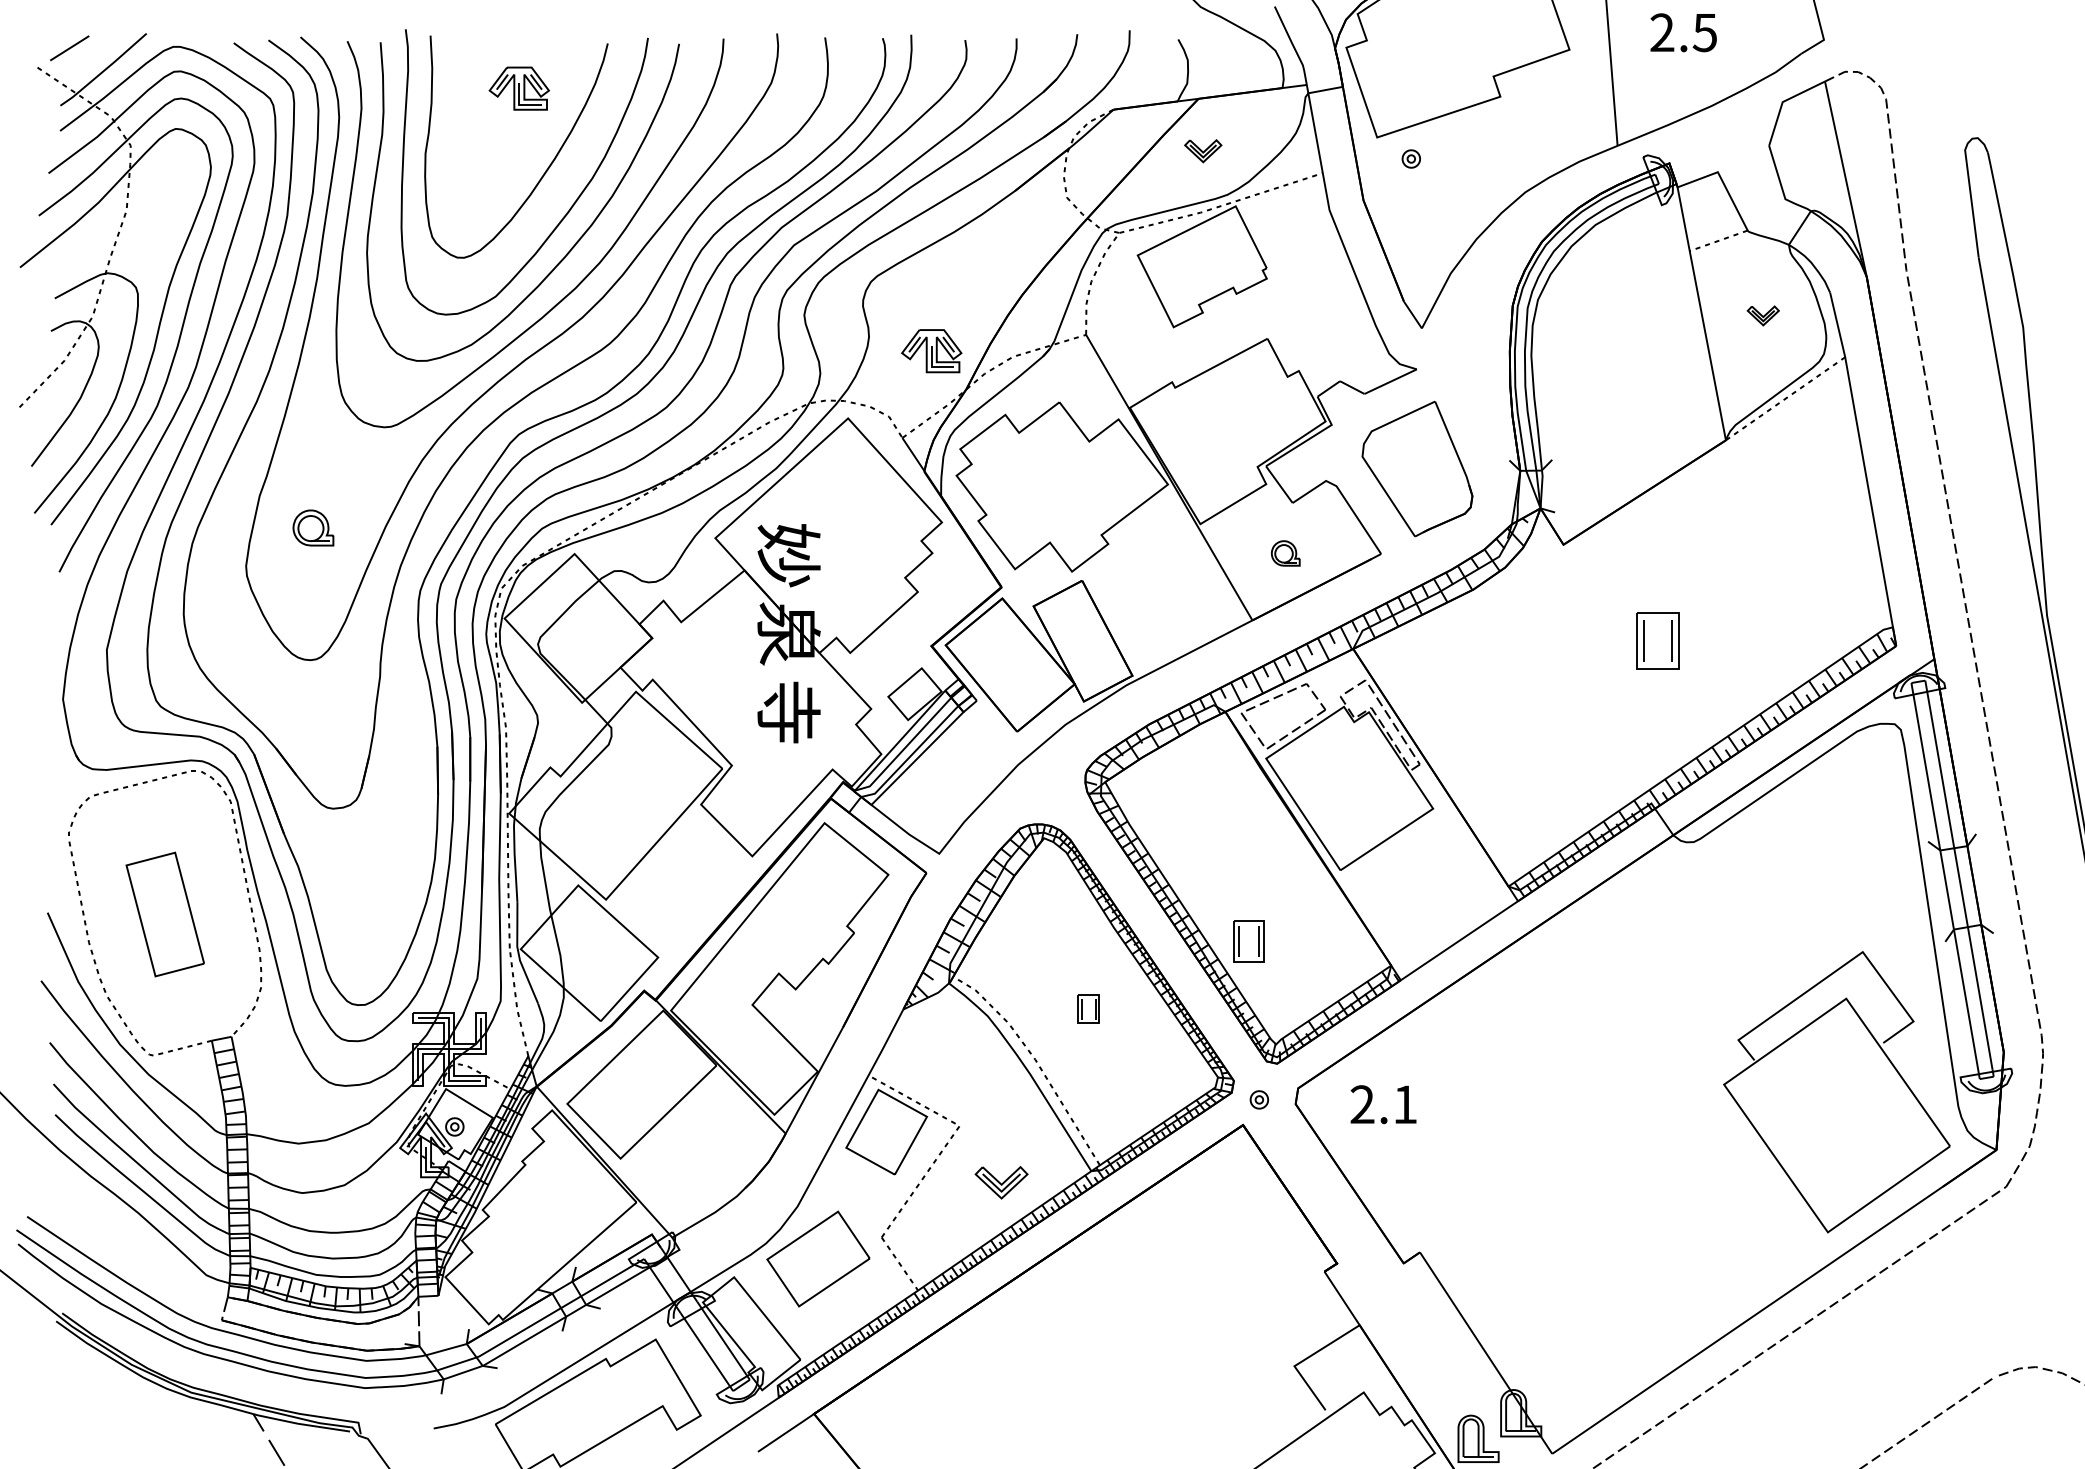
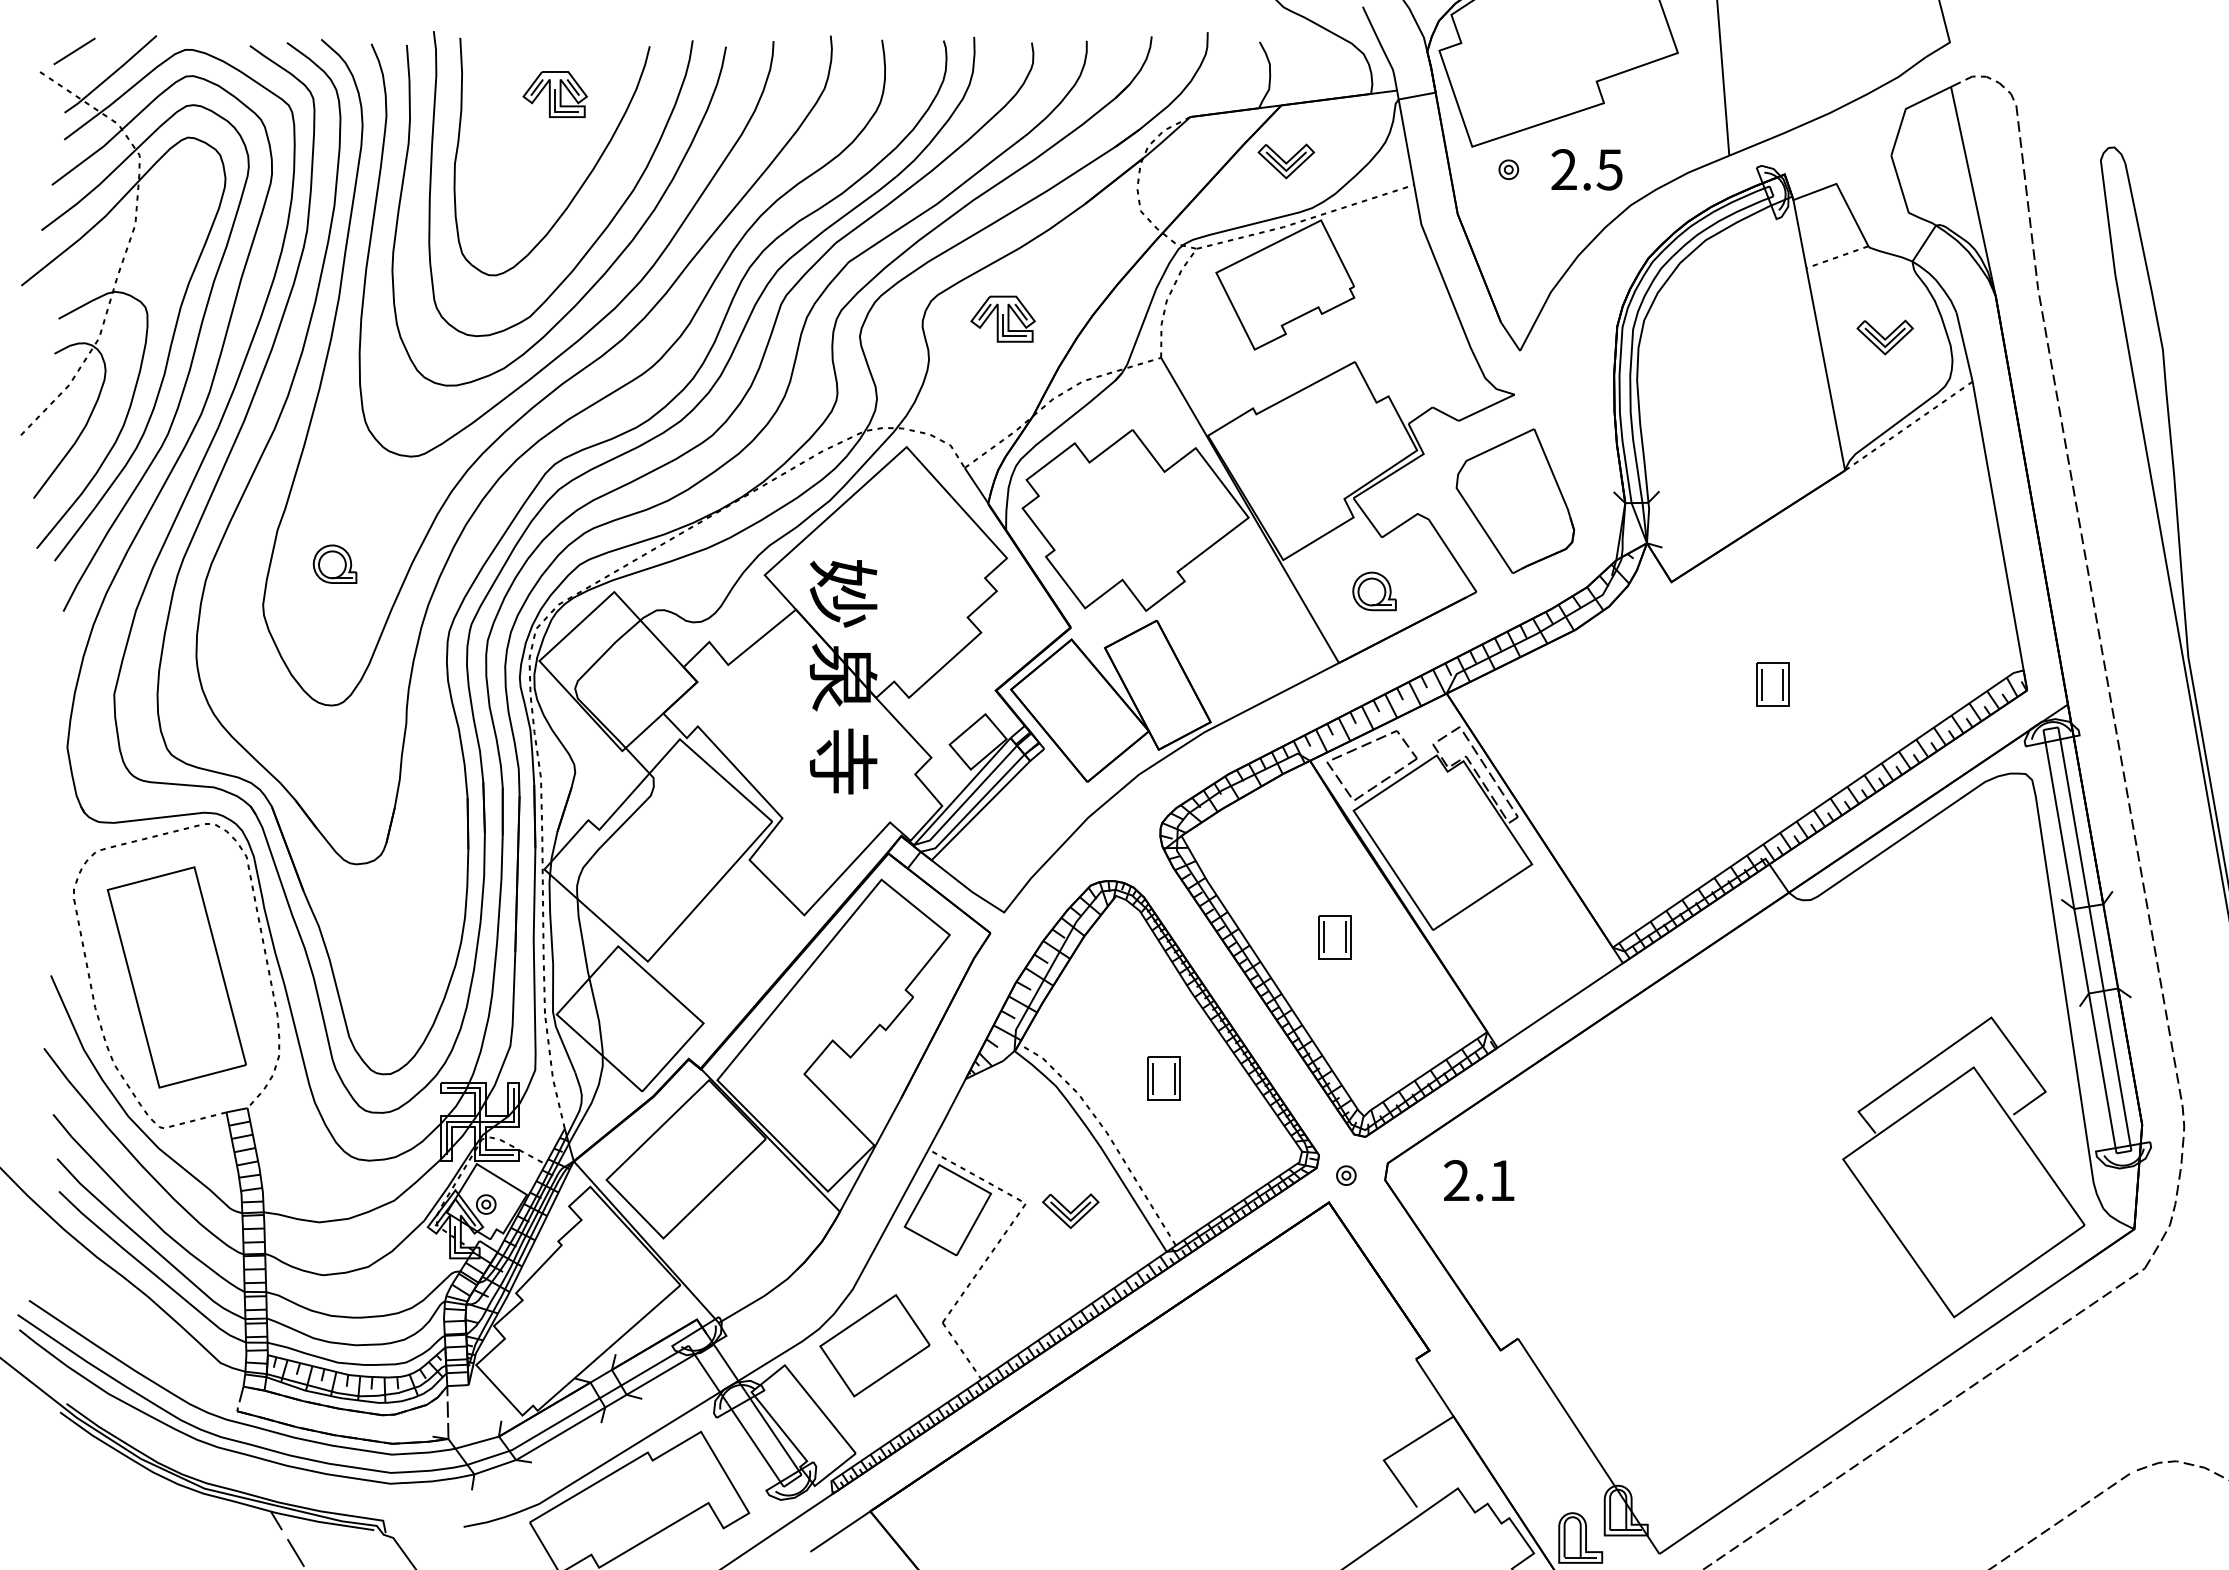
text: (1683, 32) -> (1586, 169), moved
part: (1203, 151) -> (1286, 161), size x1.43
part: (1762, 315) -> (1884, 337), size x1.67
part: (931, 350) -> (1002, 318), moved
part: (1285, 553) -> (1374, 591), size x1.43
part: (1657, 640) -> (1772, 684), size x0.71
part: (165, 914) -> (176, 977), size x1.67
part: (1248, 941) -> (1334, 937), moved
part: (1088, 1009) -> (1163, 1078), size x1.43
part: (1001, 1183) -> (1070, 1211), moved

